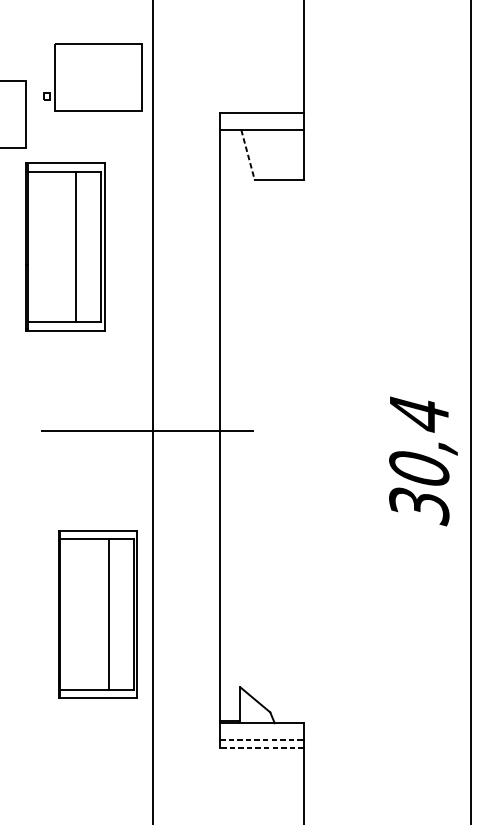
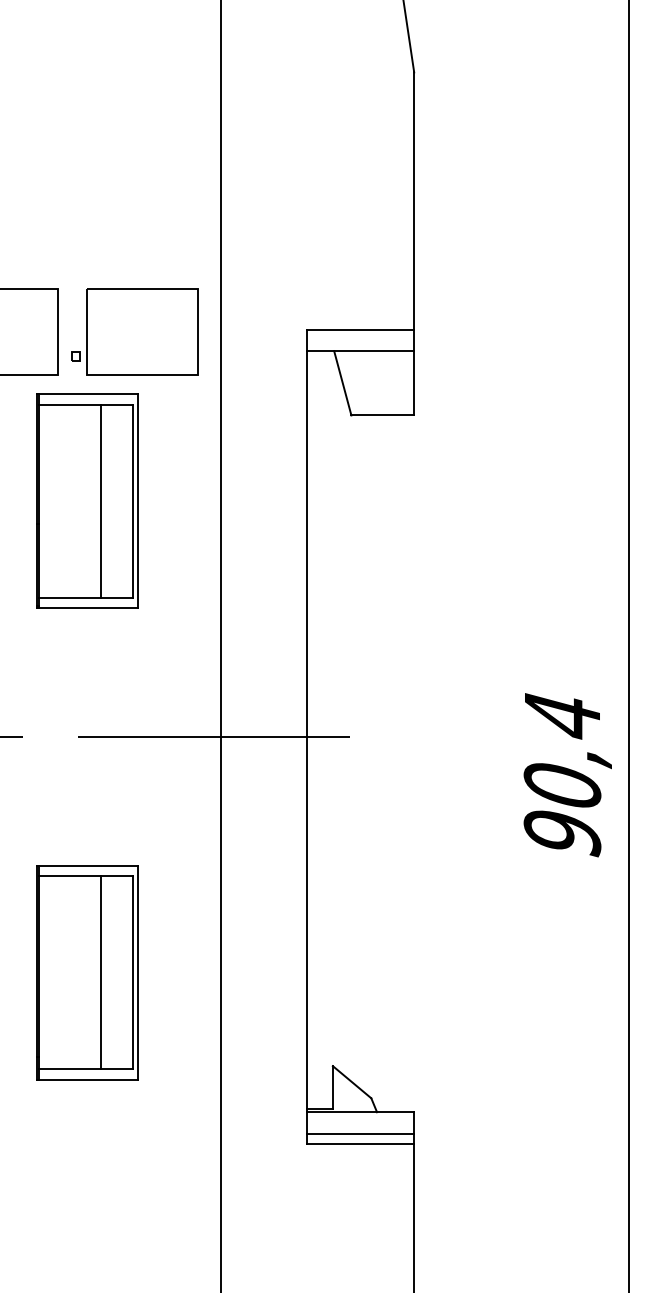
part: (92, 77) -> (134, 331), moved
line: (247, 155) -> (342, 383), dashed -> solid
part: (65, 246) -> (87, 500), moved
text: (419, 506) -> (562, 834), 30,4 -> 90,4
part: (98, 614) -> (87, 972), moved
line: (261, 739) -> (360, 1133), dashed -> solid
line: (261, 748) -> (360, 1144), dashed -> solid

